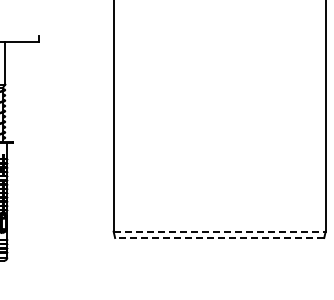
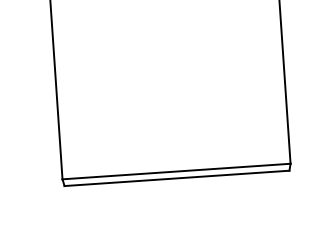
line: (220, 231) -> (177, 171), dashed -> solid
line: (219, 238) -> (176, 178), dashed -> solid

